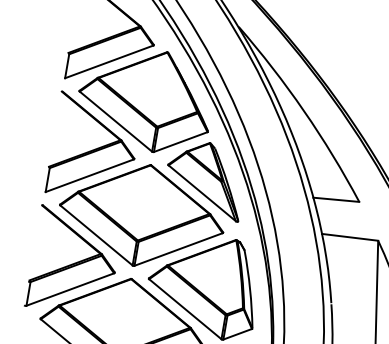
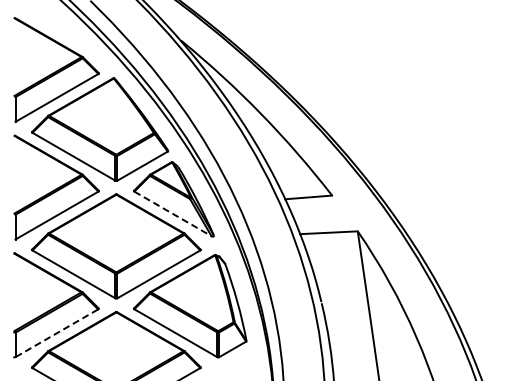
line: (201, 192) -> (172, 213), solid -> dashed
line: (69, 289) -> (56, 333), solid -> dashed

